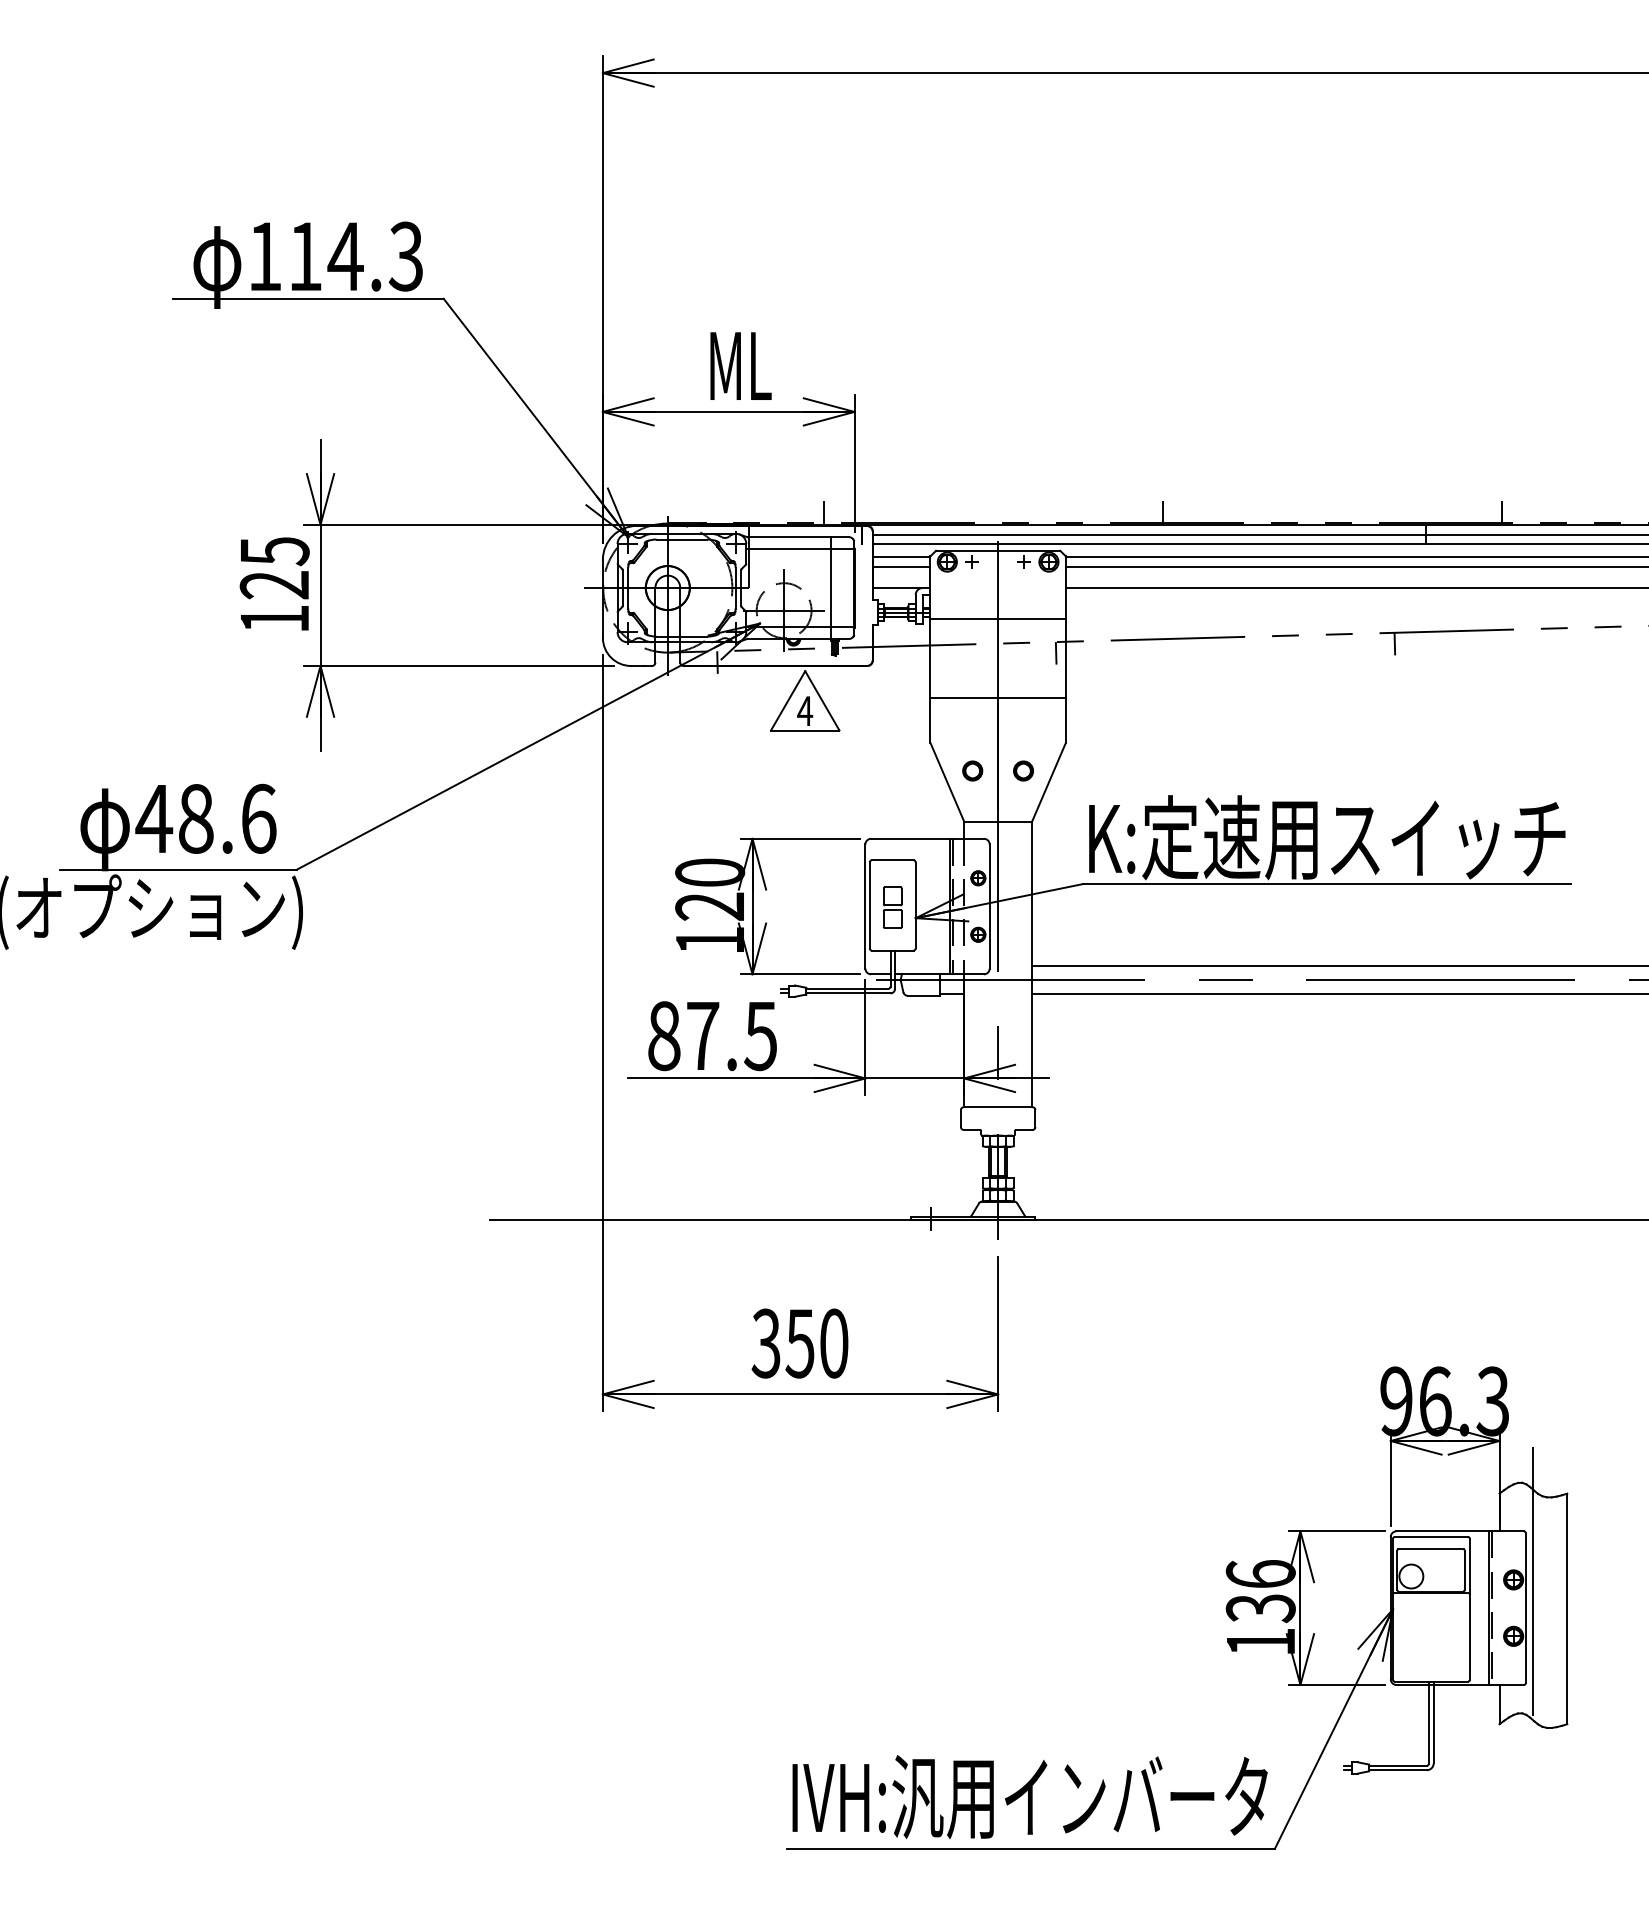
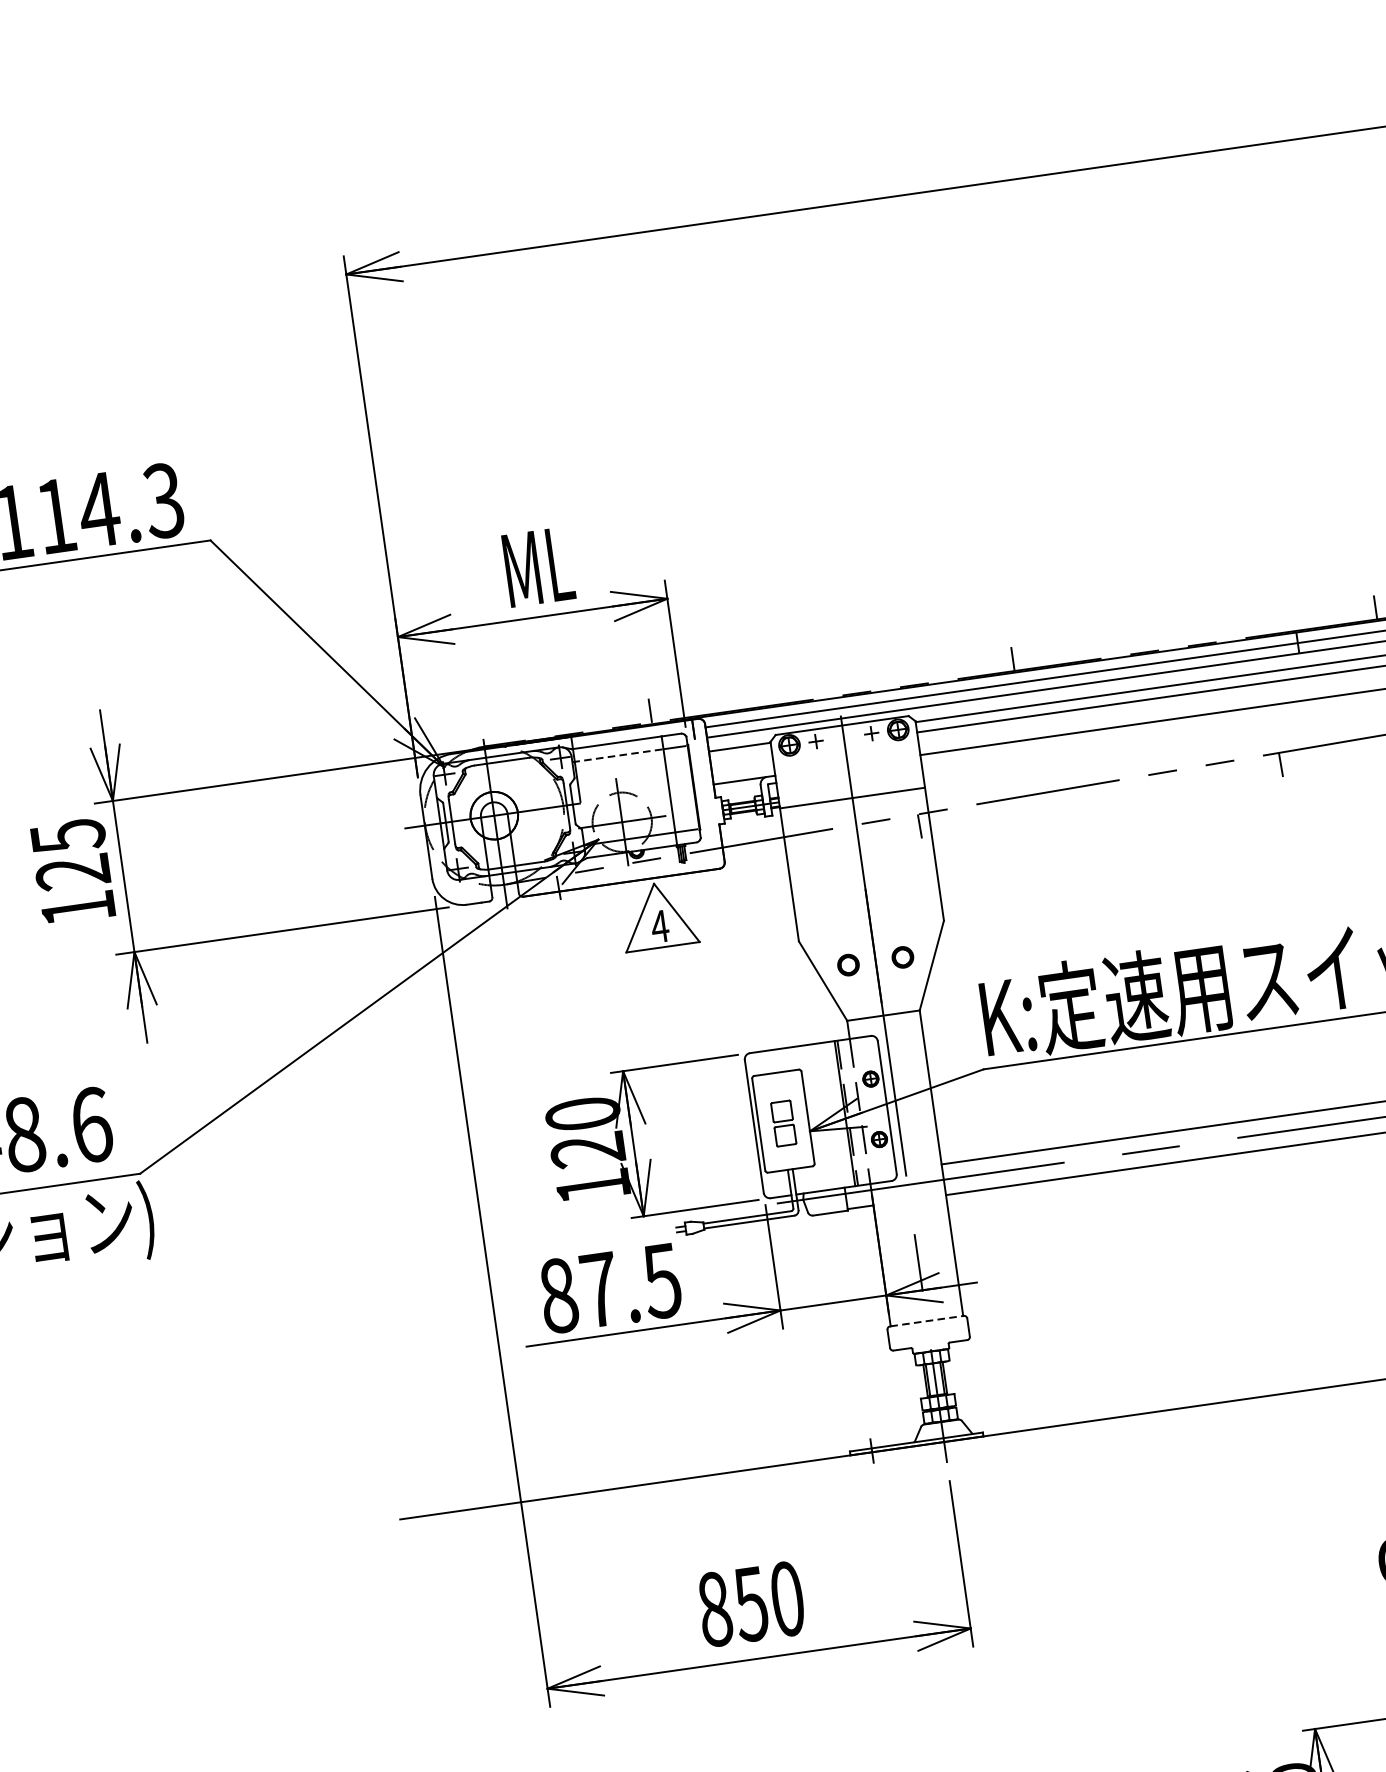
line: (788, 549) -> (617, 756), solid -> dashed
line: (901, 566) -> (741, 757), removed
line: (997, 697) -> (863, 882), removed
line: (998, 1107) -> (927, 1321), solid -> dashed
text: (765, 1343) -> (713, 1609), 350 -> 850

